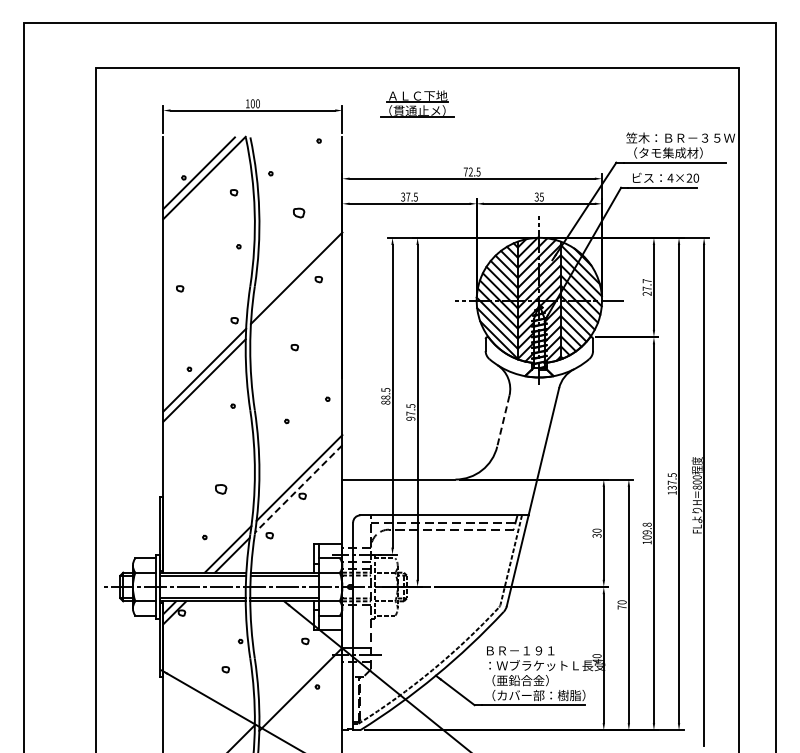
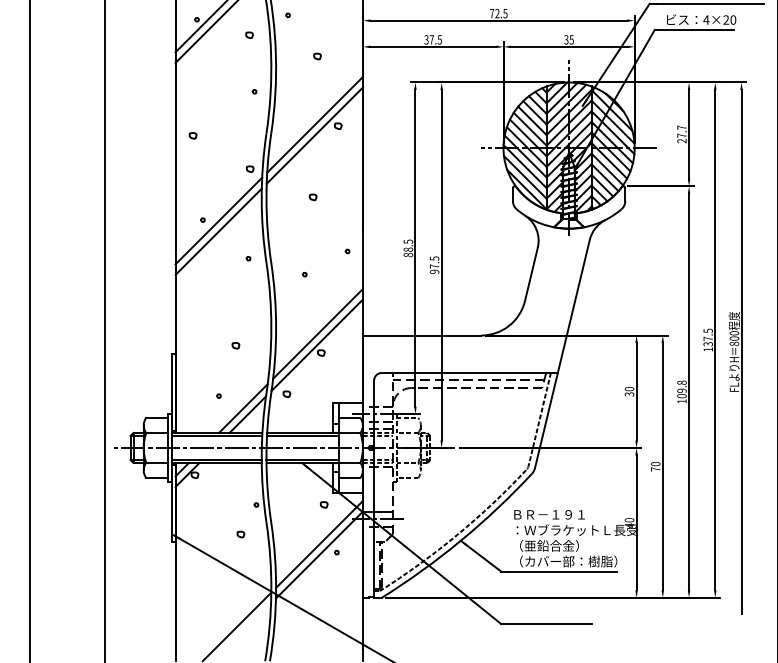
part: (298, 212) -> (316, 55), size x0.62
line: (296, 288) -> (314, 135), added
line: (503, 421) -> (531, 274), dashed -> solid
line: (298, 488) -> (316, 344), dashed -> solid
part: (220, 489) -> (235, 345), size x0.62
line: (300, 678) -> (319, 543), added

